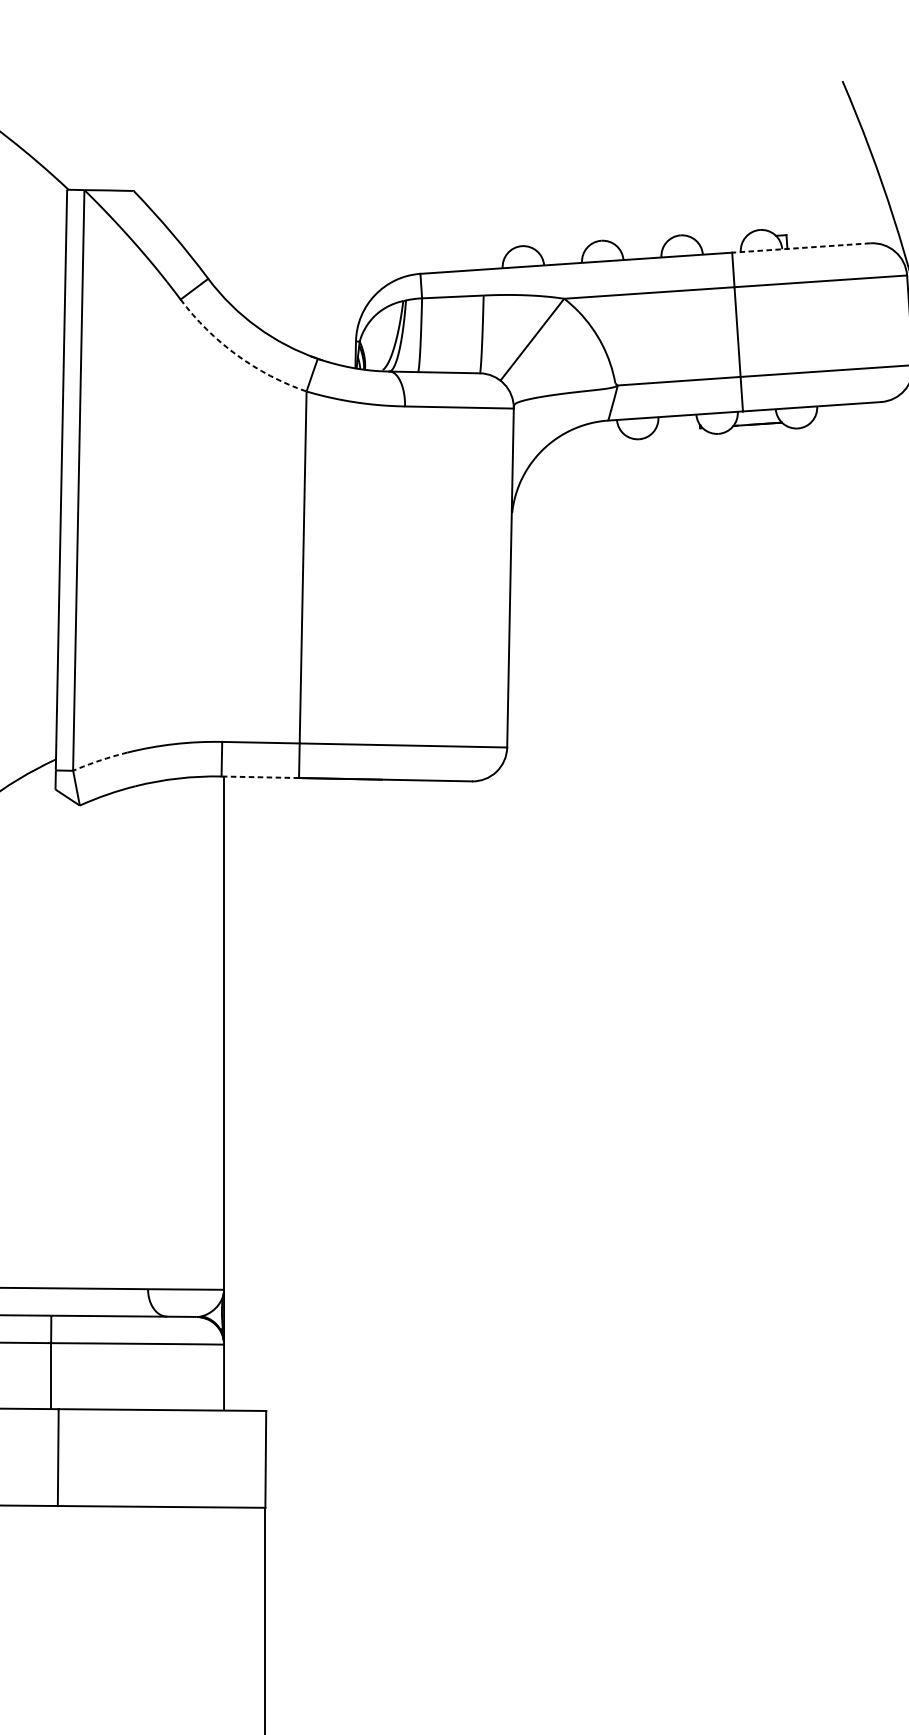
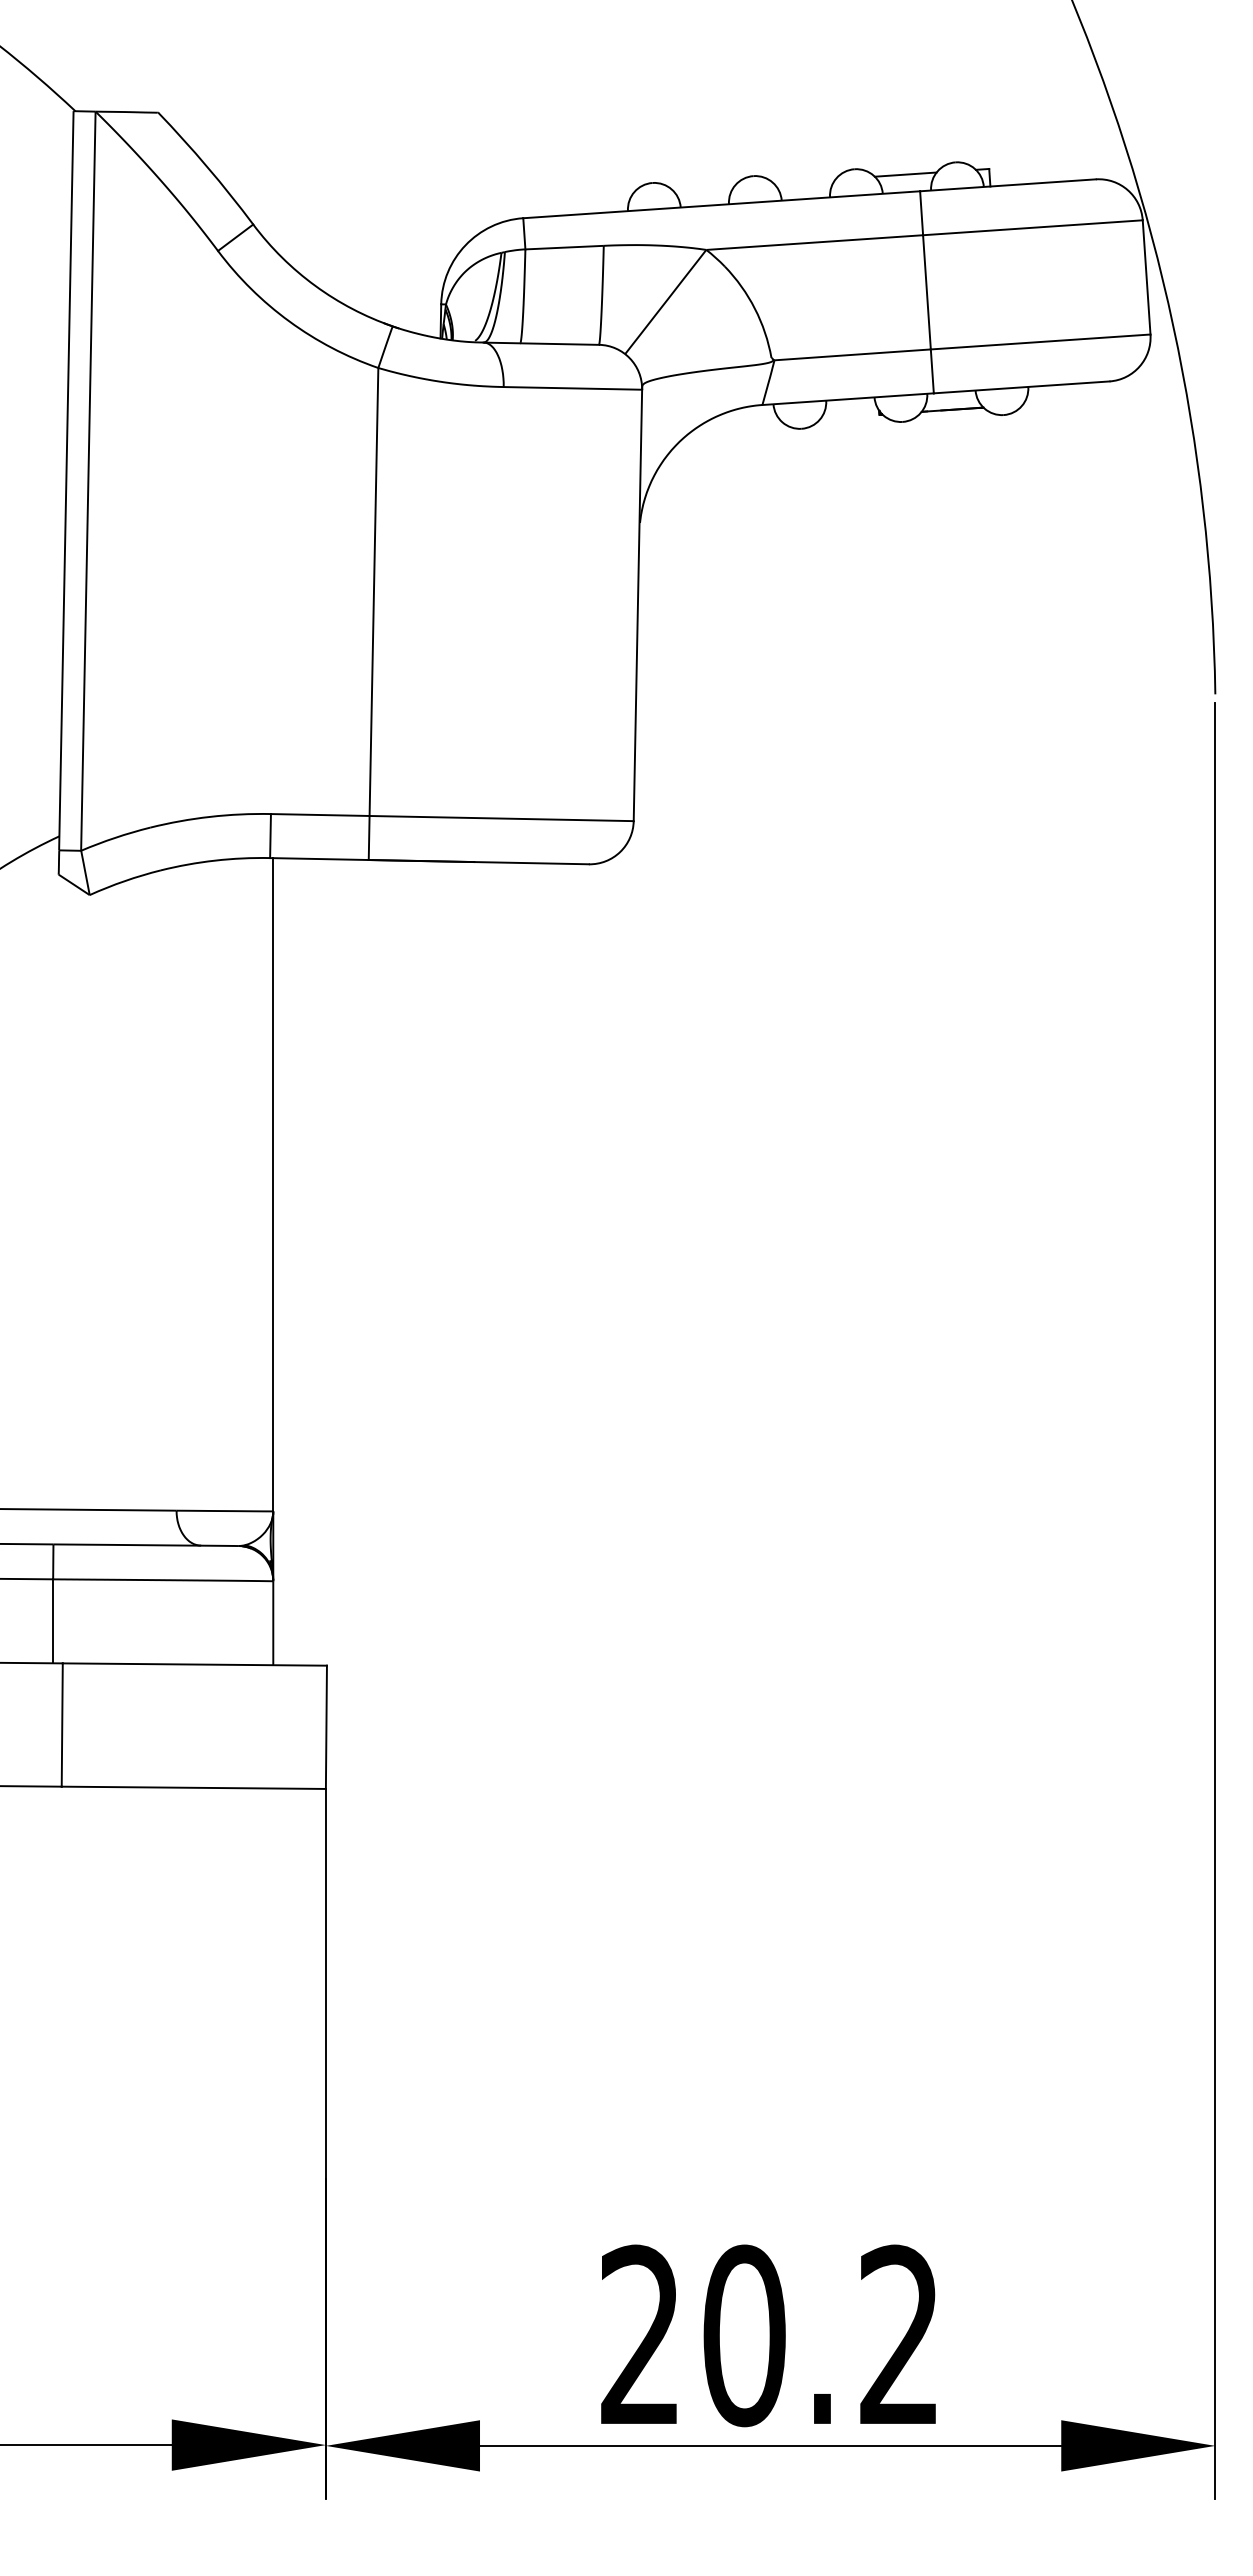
line: (720, 239) -> (905, 174), added
line: (800, 248) -> (1007, 185), dashed -> solid
arc: (236, 354) -> (289, 321), dashed -> solid
arc: (100, 760) -> (115, 837), dashed -> solid
line: (259, 777) -> (318, 859), dashed -> solid

